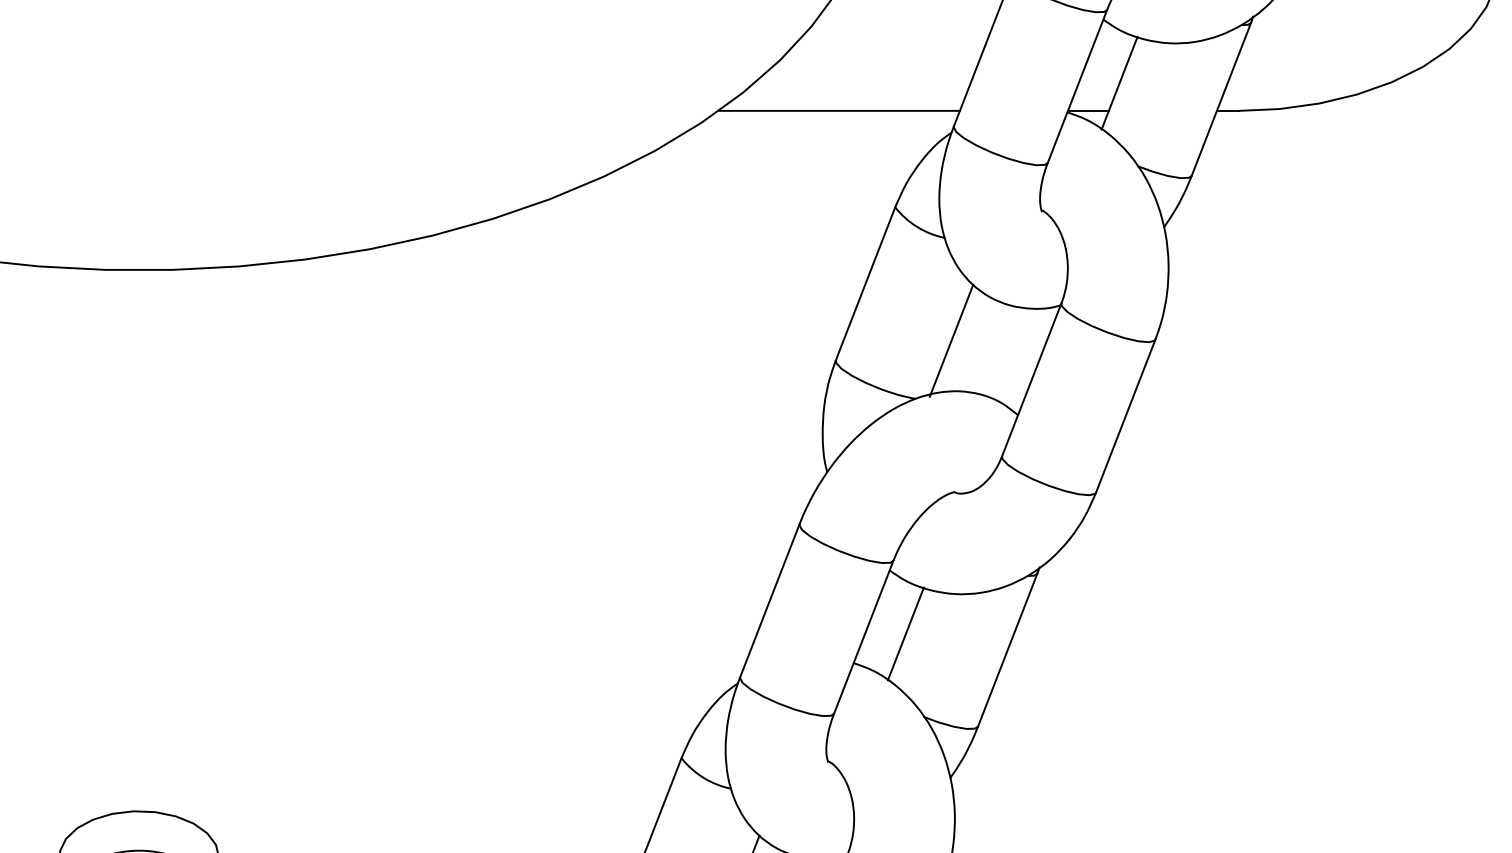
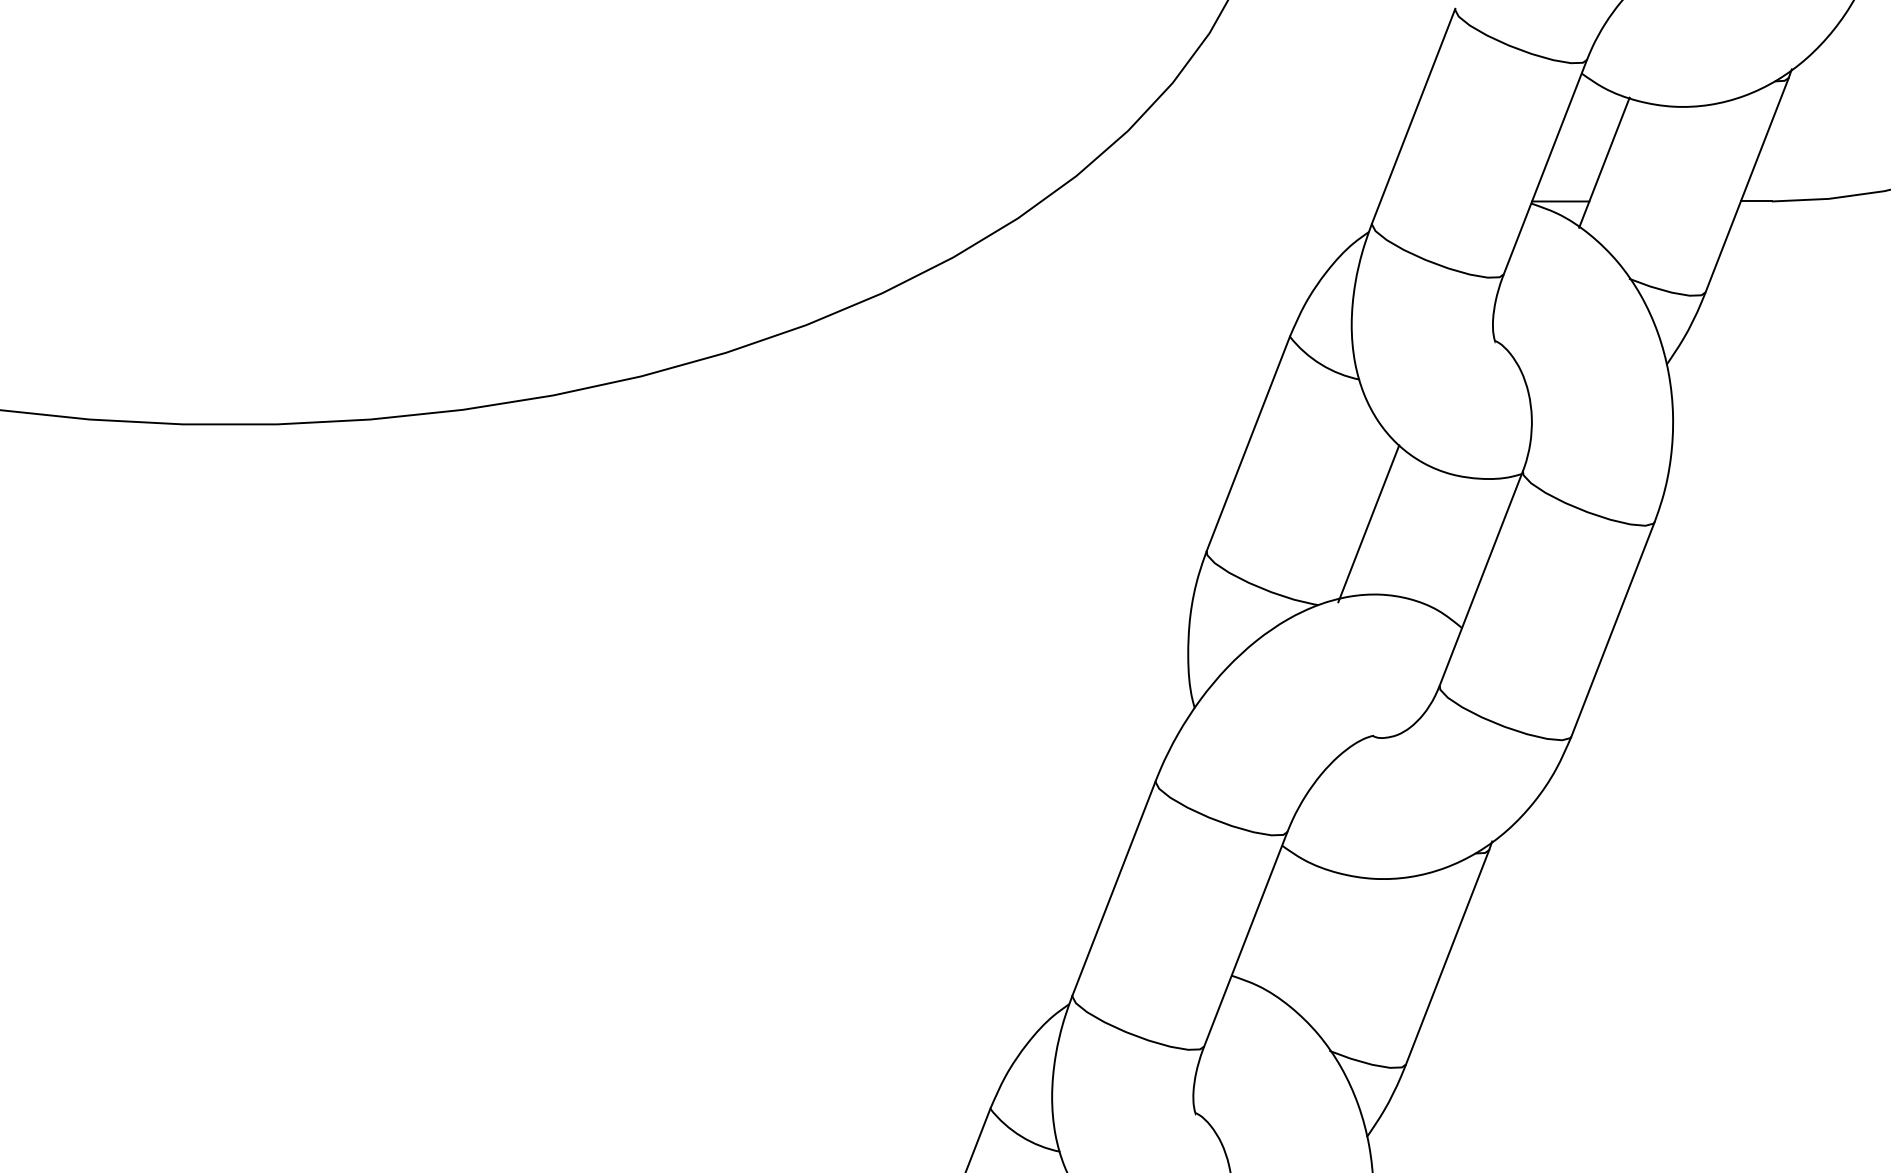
line: (838, 110) -> (1210, 200), removed
line: (905, 633) -> (1304, 934), removed

